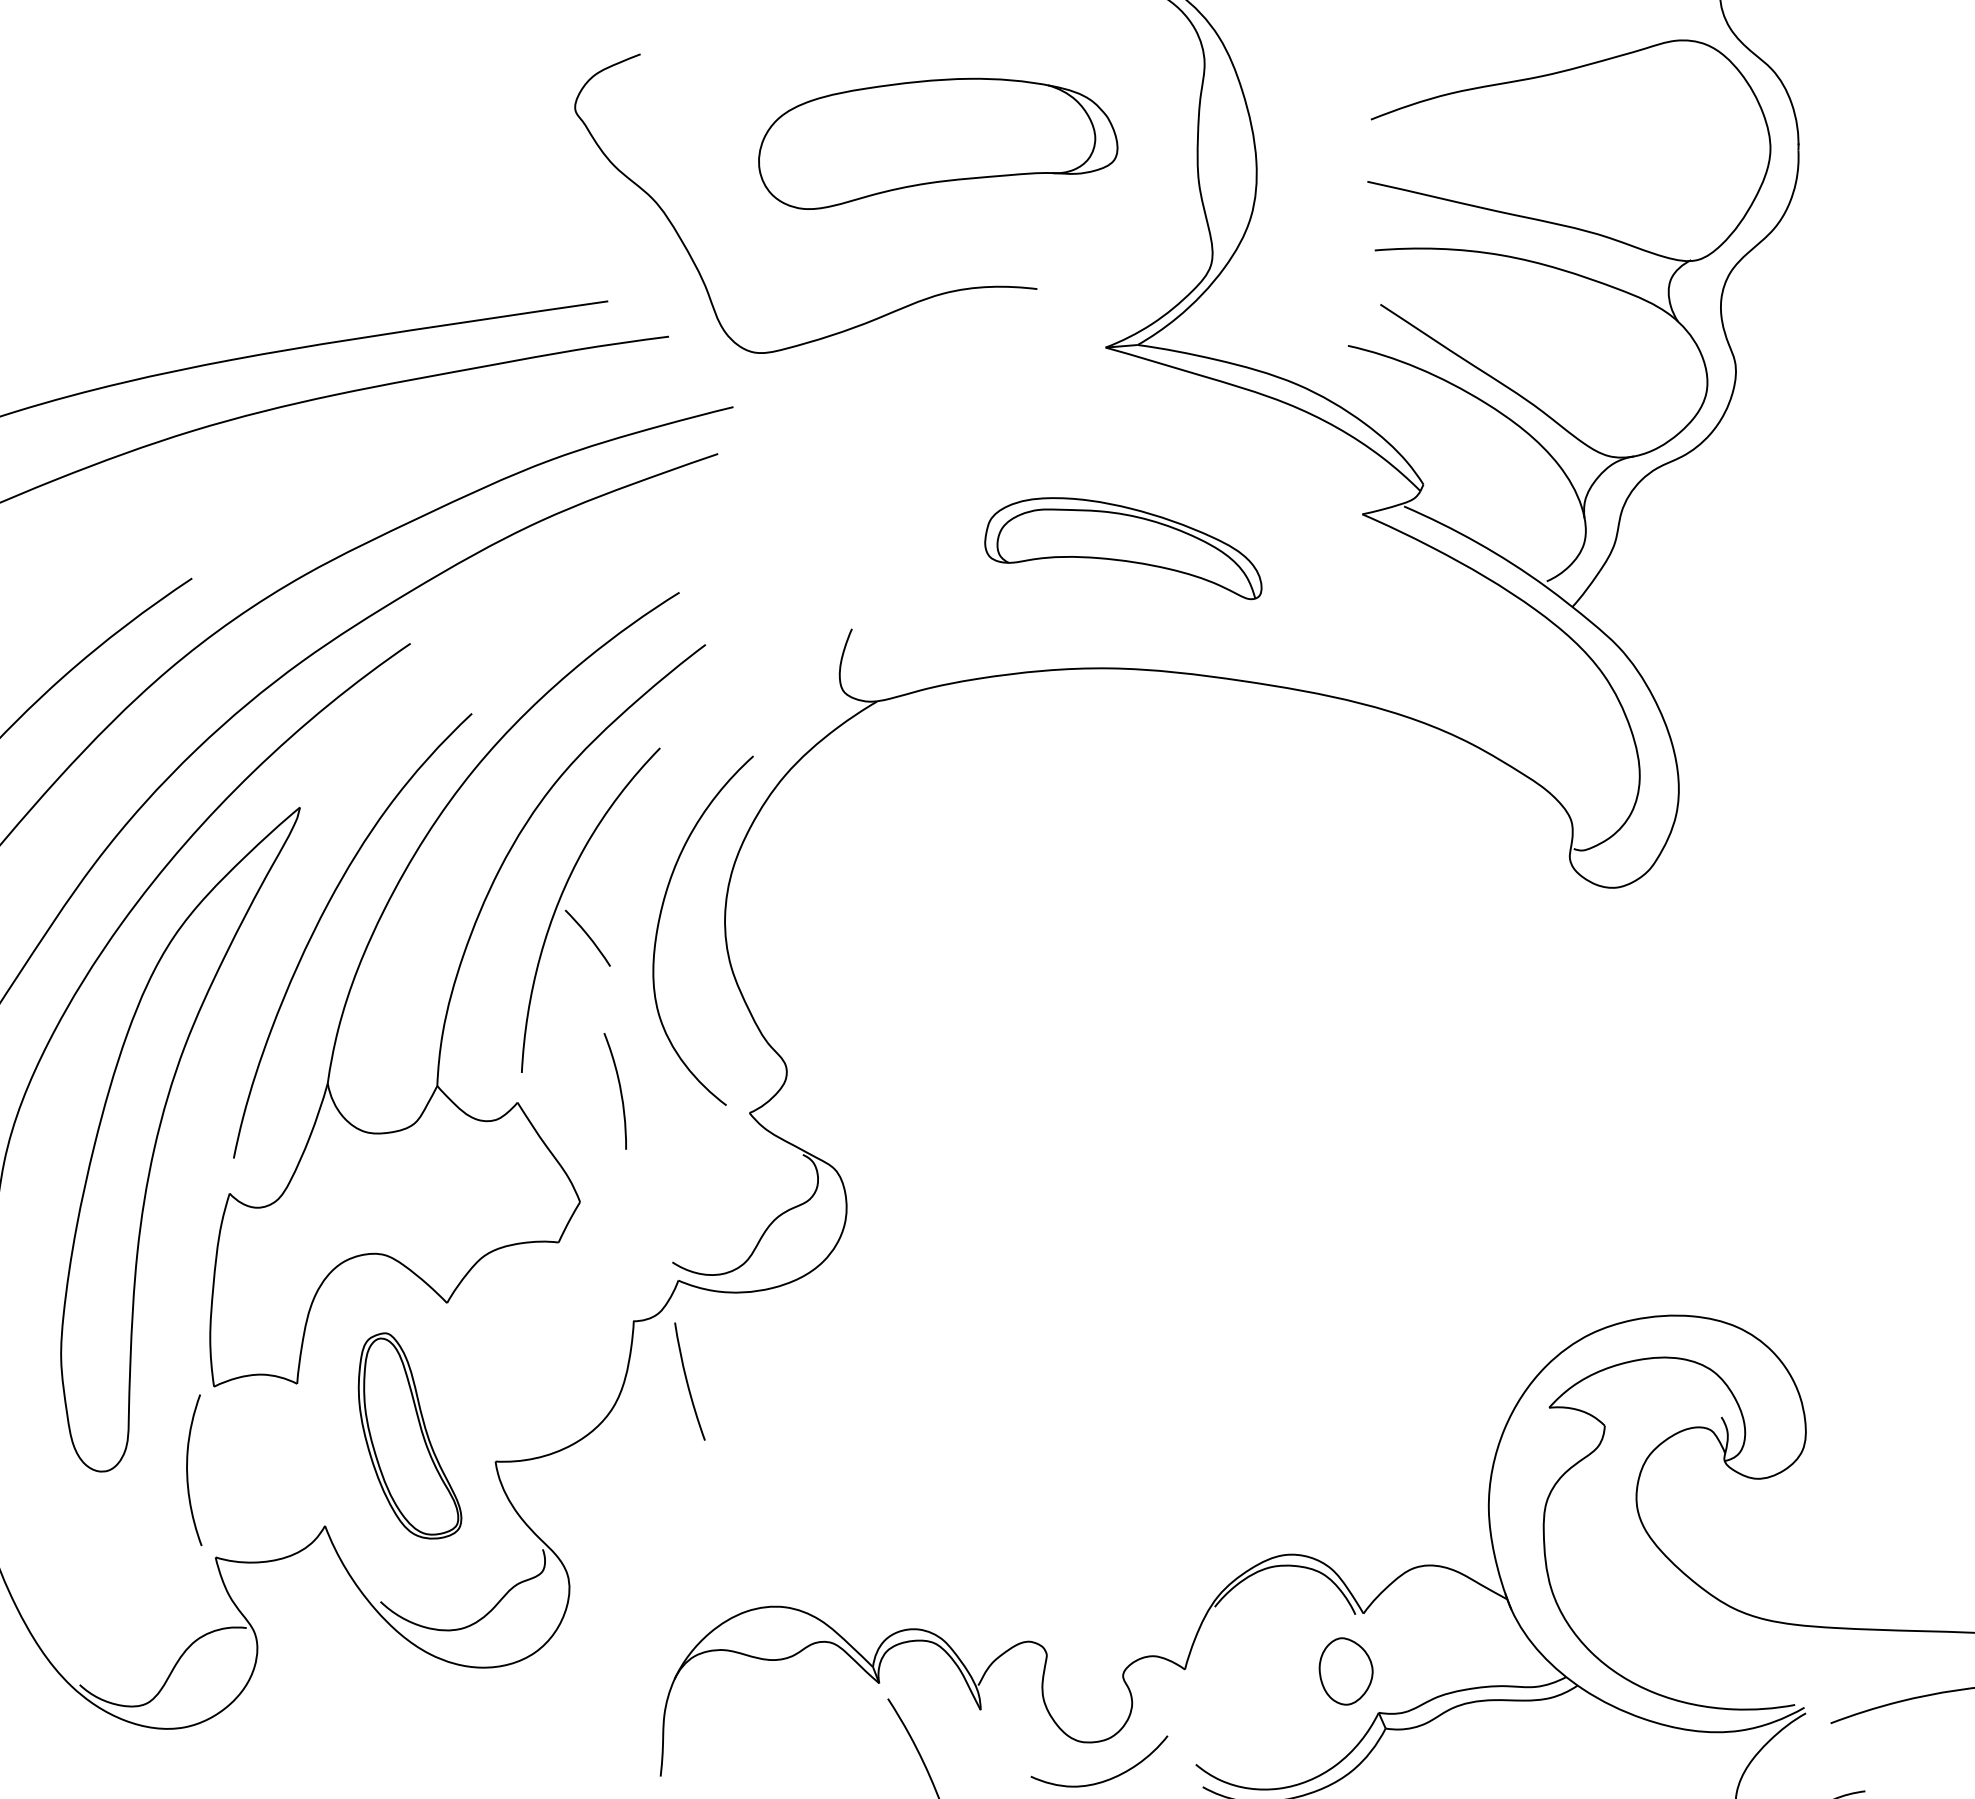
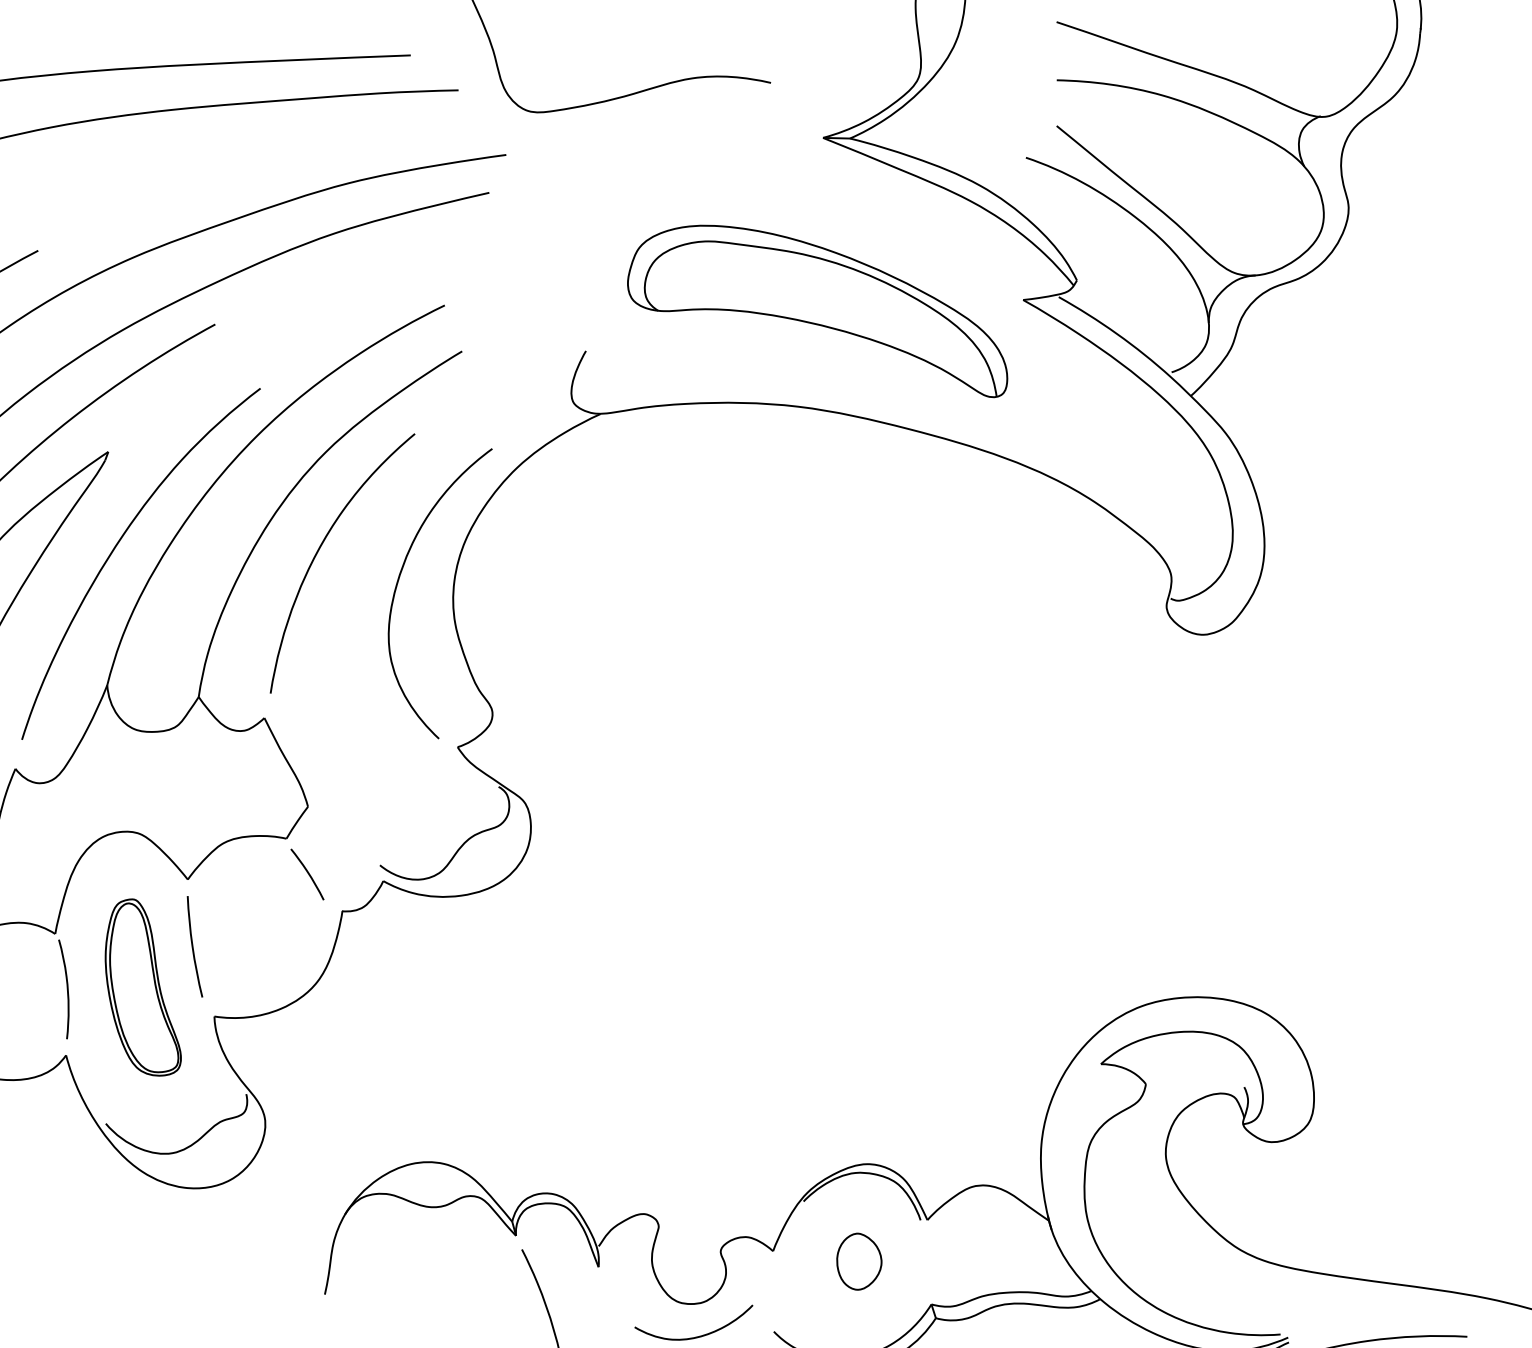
part: (1123, 548) -> (820, 307), size x1.67
curve: (587, 936) -> (307, 873), moved
curve: (619, 1090) -> (66, 989), moved
curve: (688, 1382) -> (193, 947), moved
part: (1345, 1671) -> (858, 1261), moved

